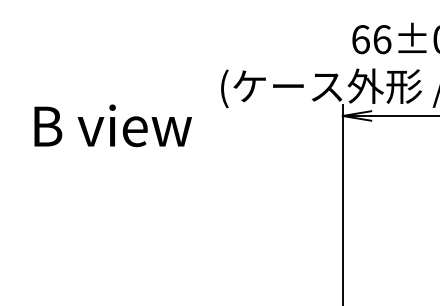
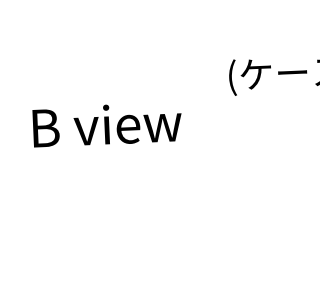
text: (112, 125) -> (106, 124), moved

